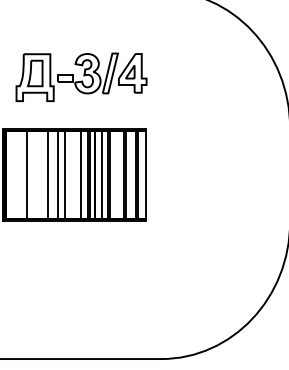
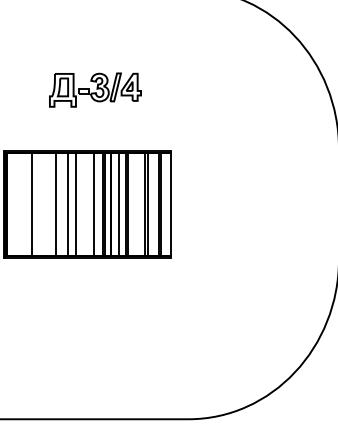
part: (81, 76) -> (95, 89), size x0.6

